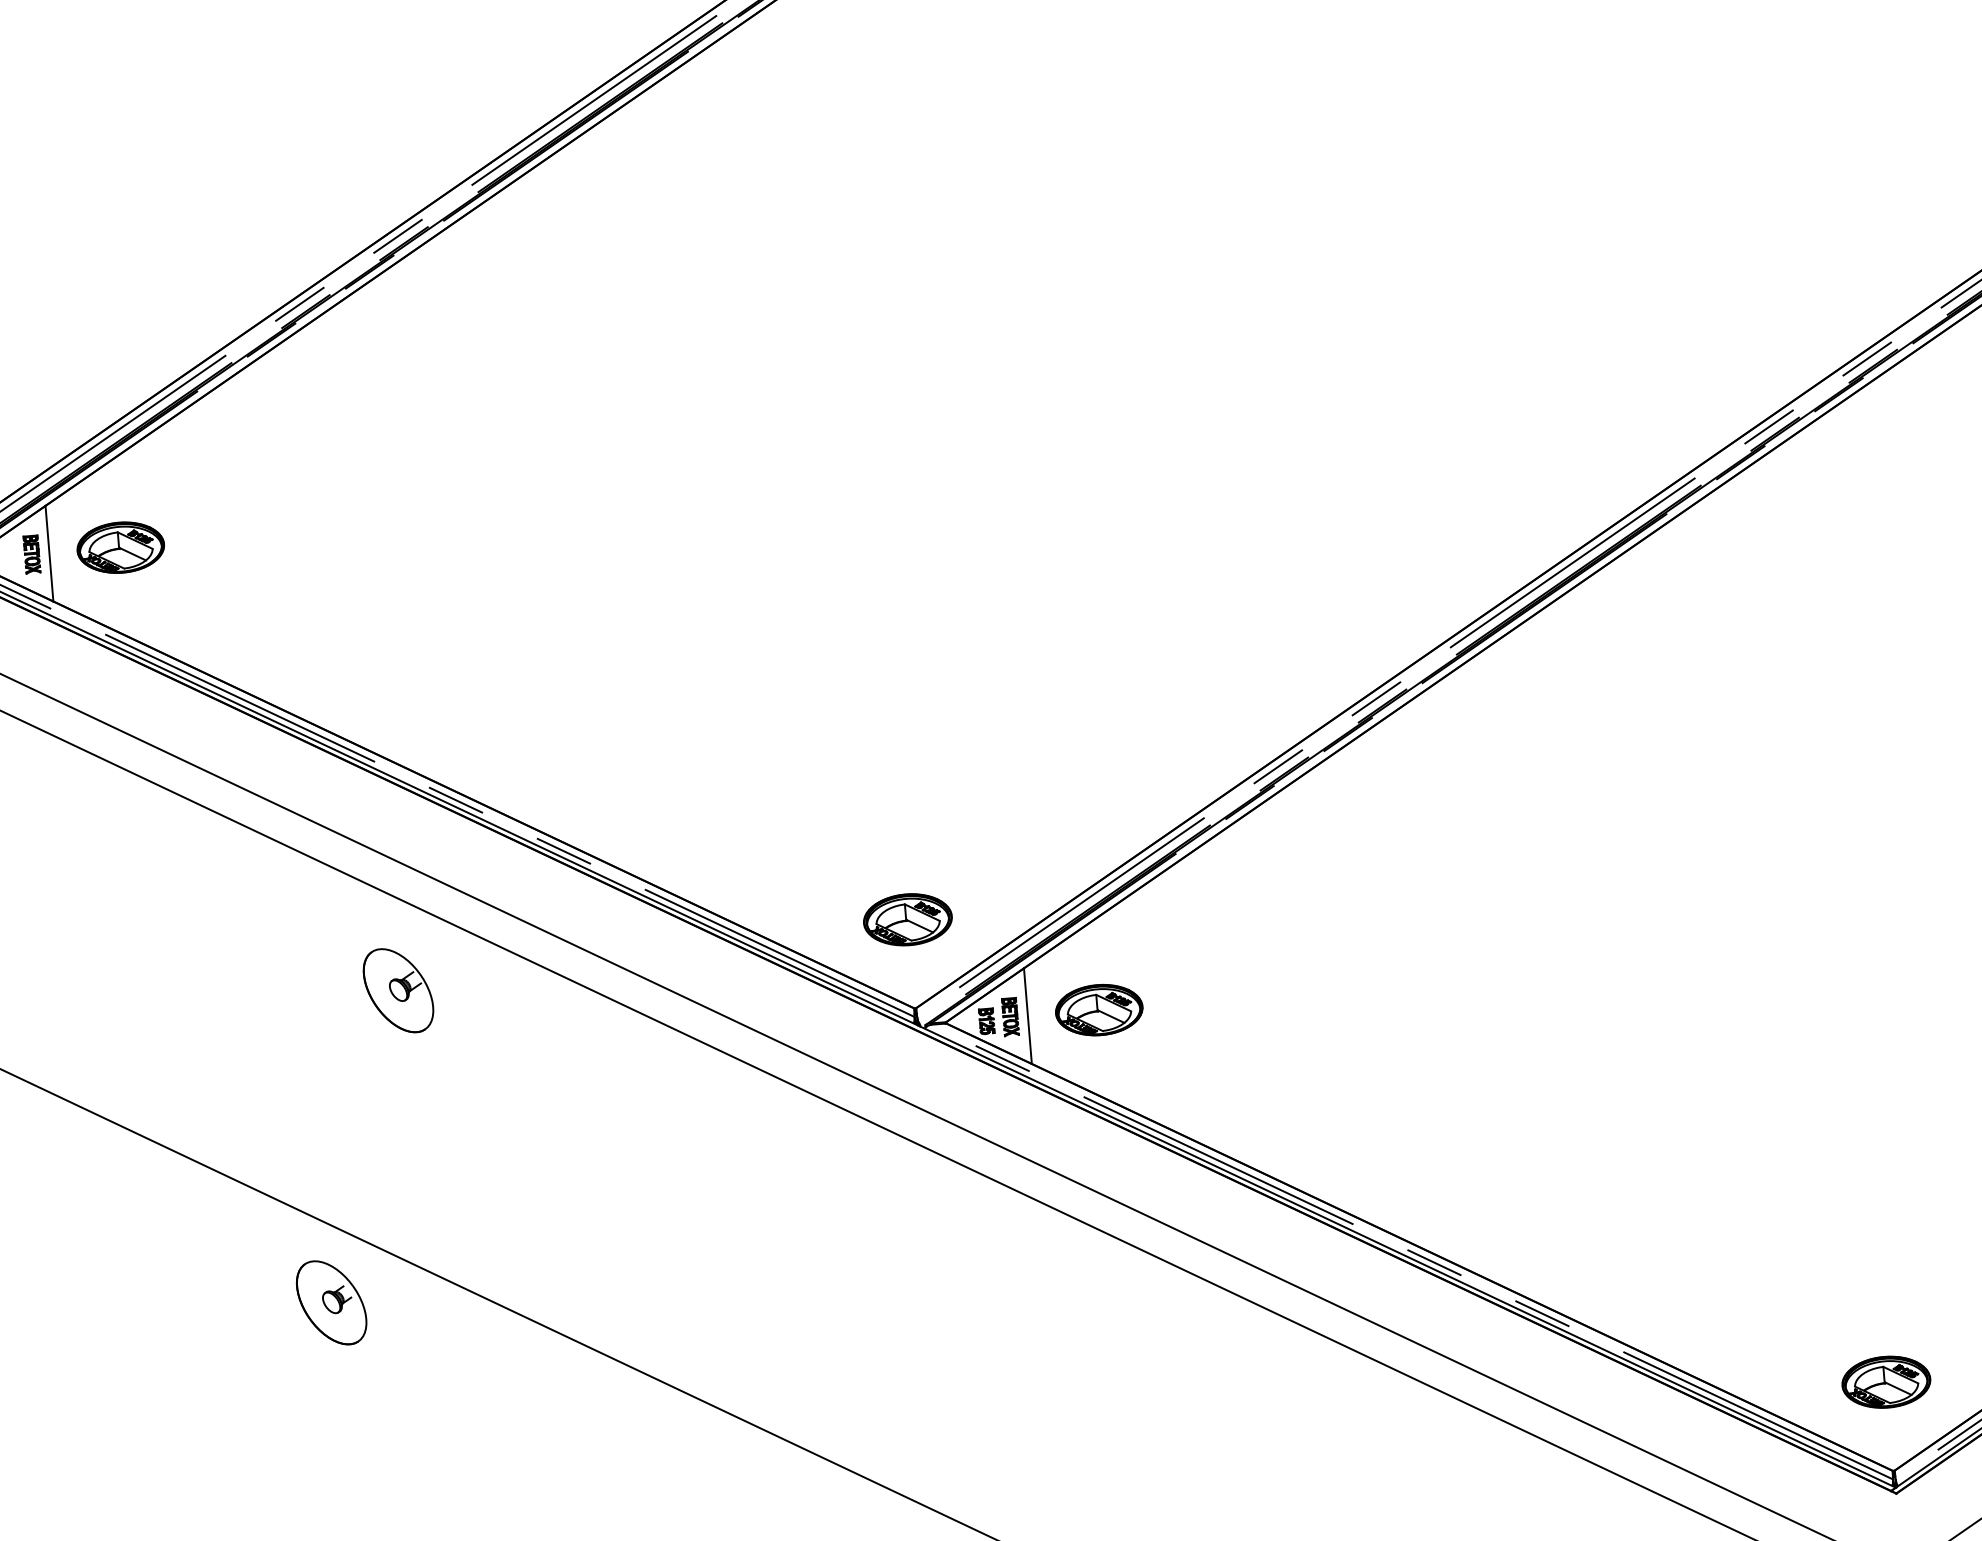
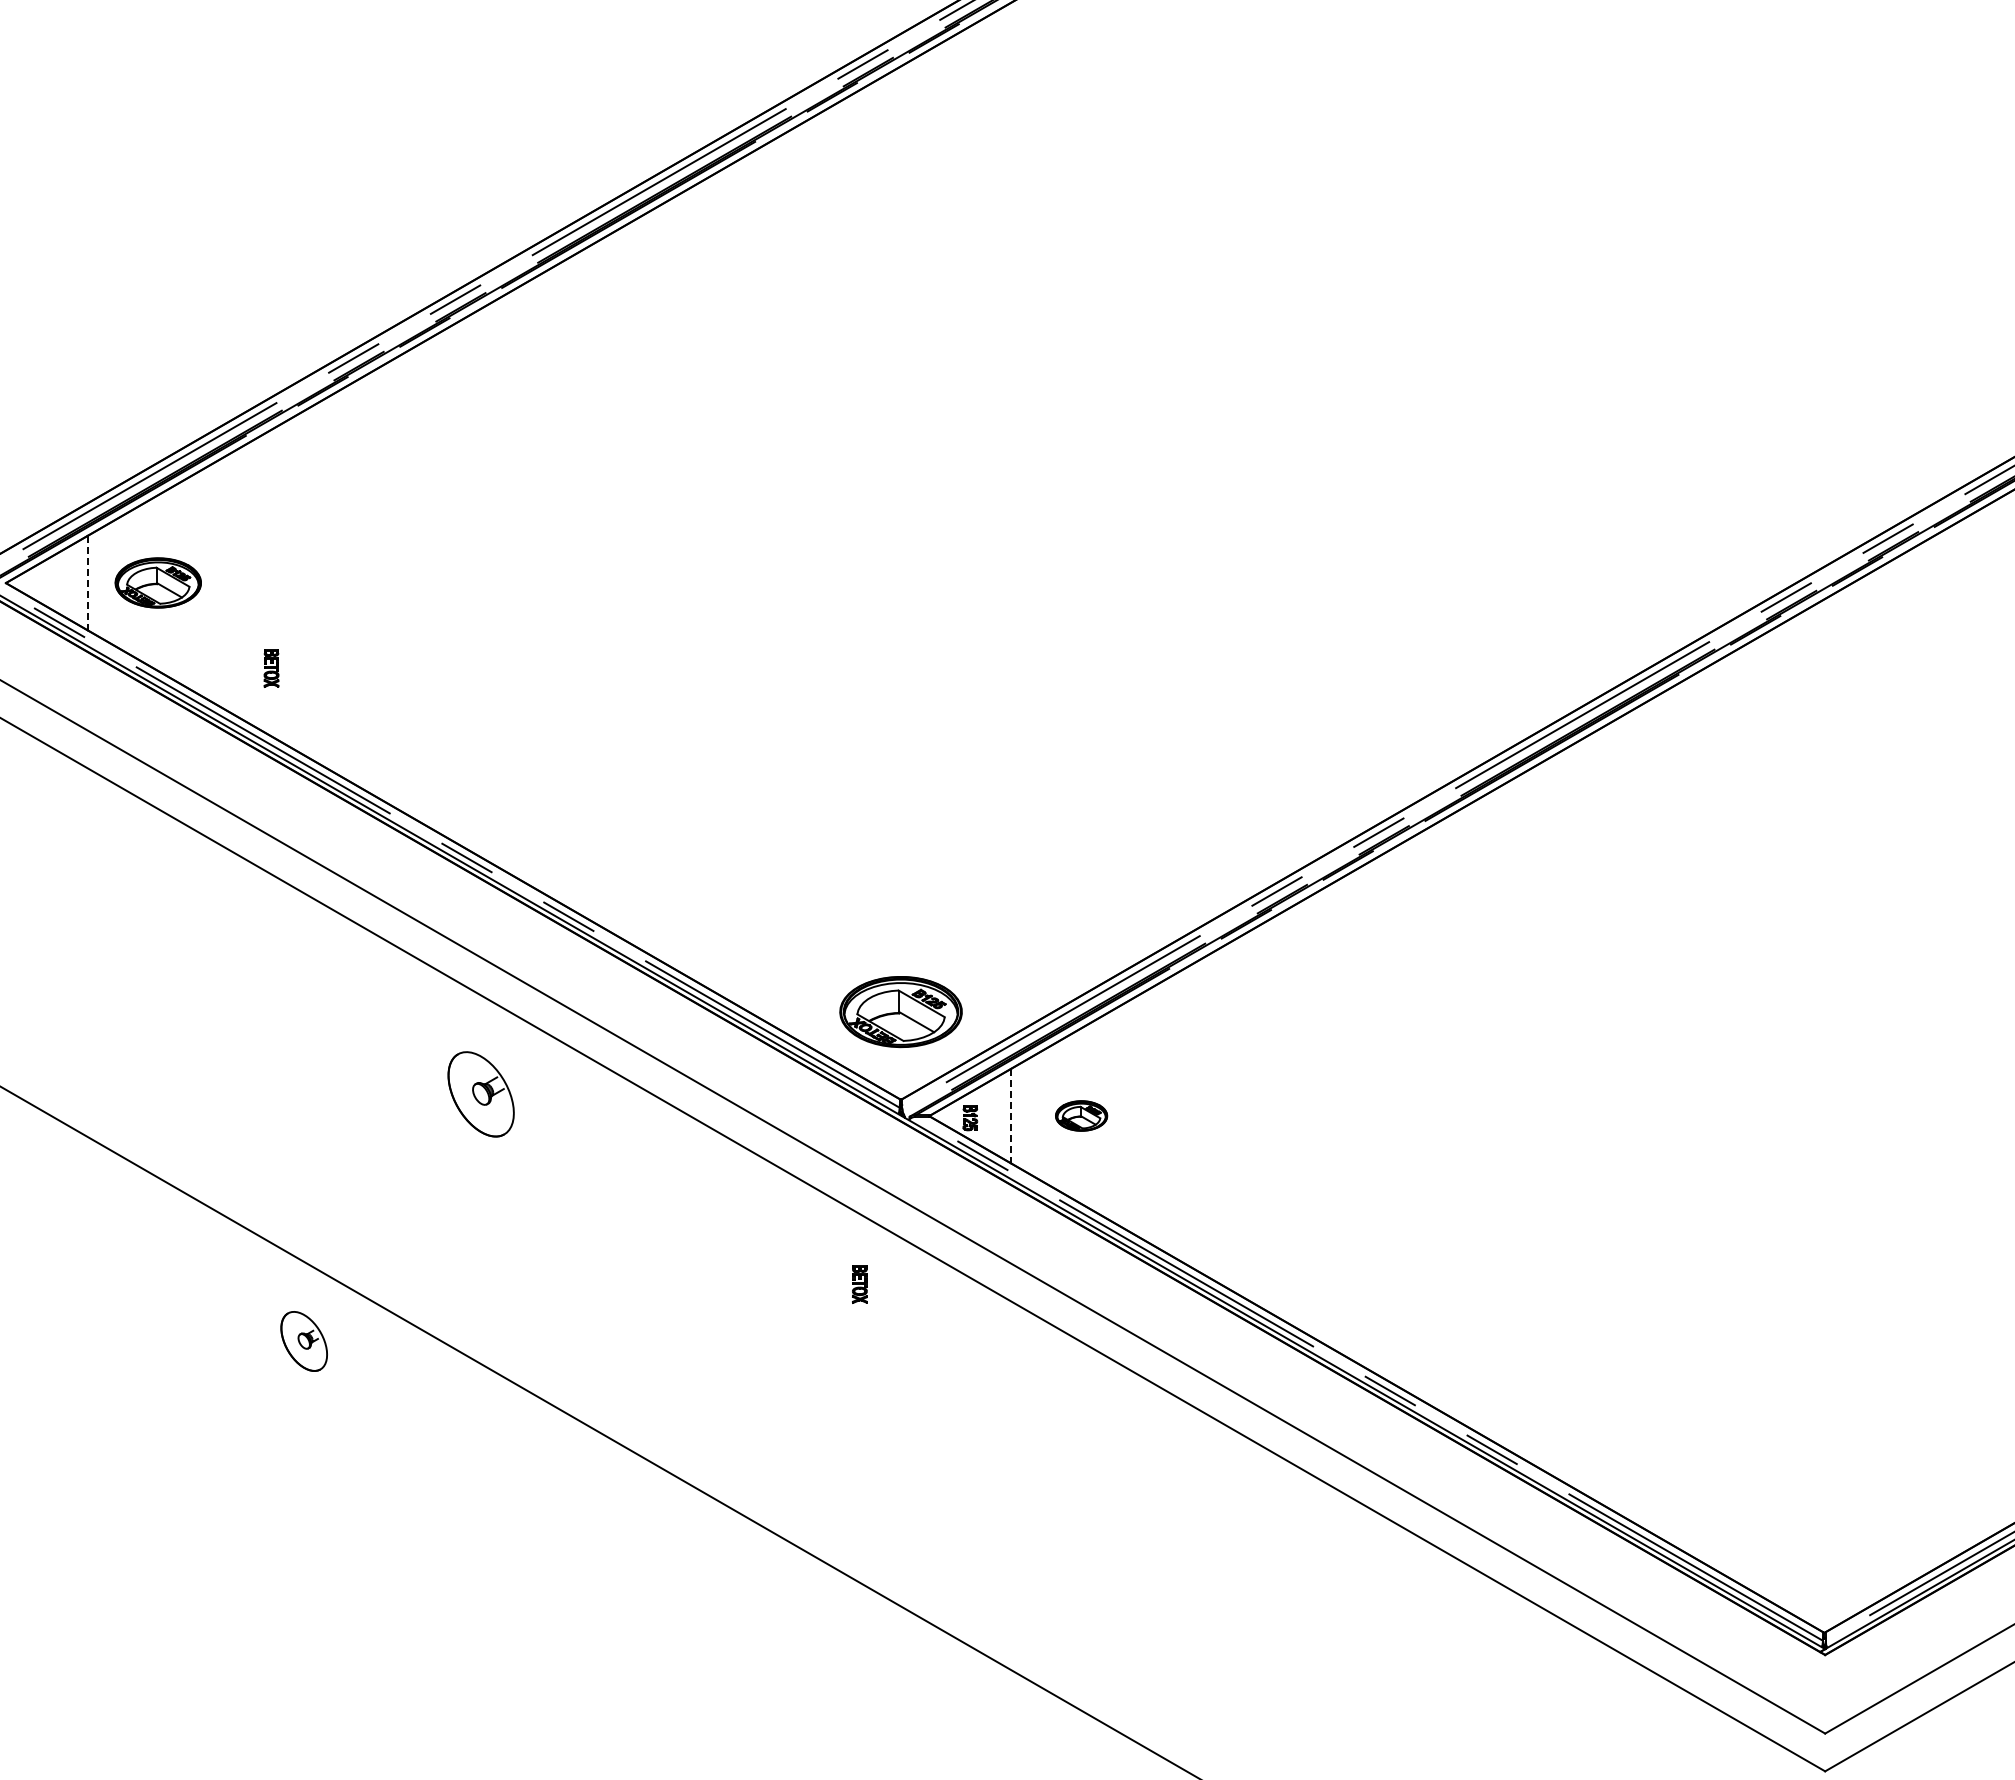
part: (31, 554) -> (271, 668), moved
line: (49, 554) -> (87, 583), solid -> dashed
part: (907, 919) -> (900, 1011), size x1.4
part: (397, 990) -> (480, 1094), moved
part: (1099, 1009) -> (1081, 1115), size x0.6
part: (1010, 1016) -> (859, 1284), moved
line: (1028, 1016) -> (1011, 1116), solid -> dashed
part: (330, 1302) -> (303, 1341), size x0.7
part: (1886, 1381) -> (1824, 1544), removed

